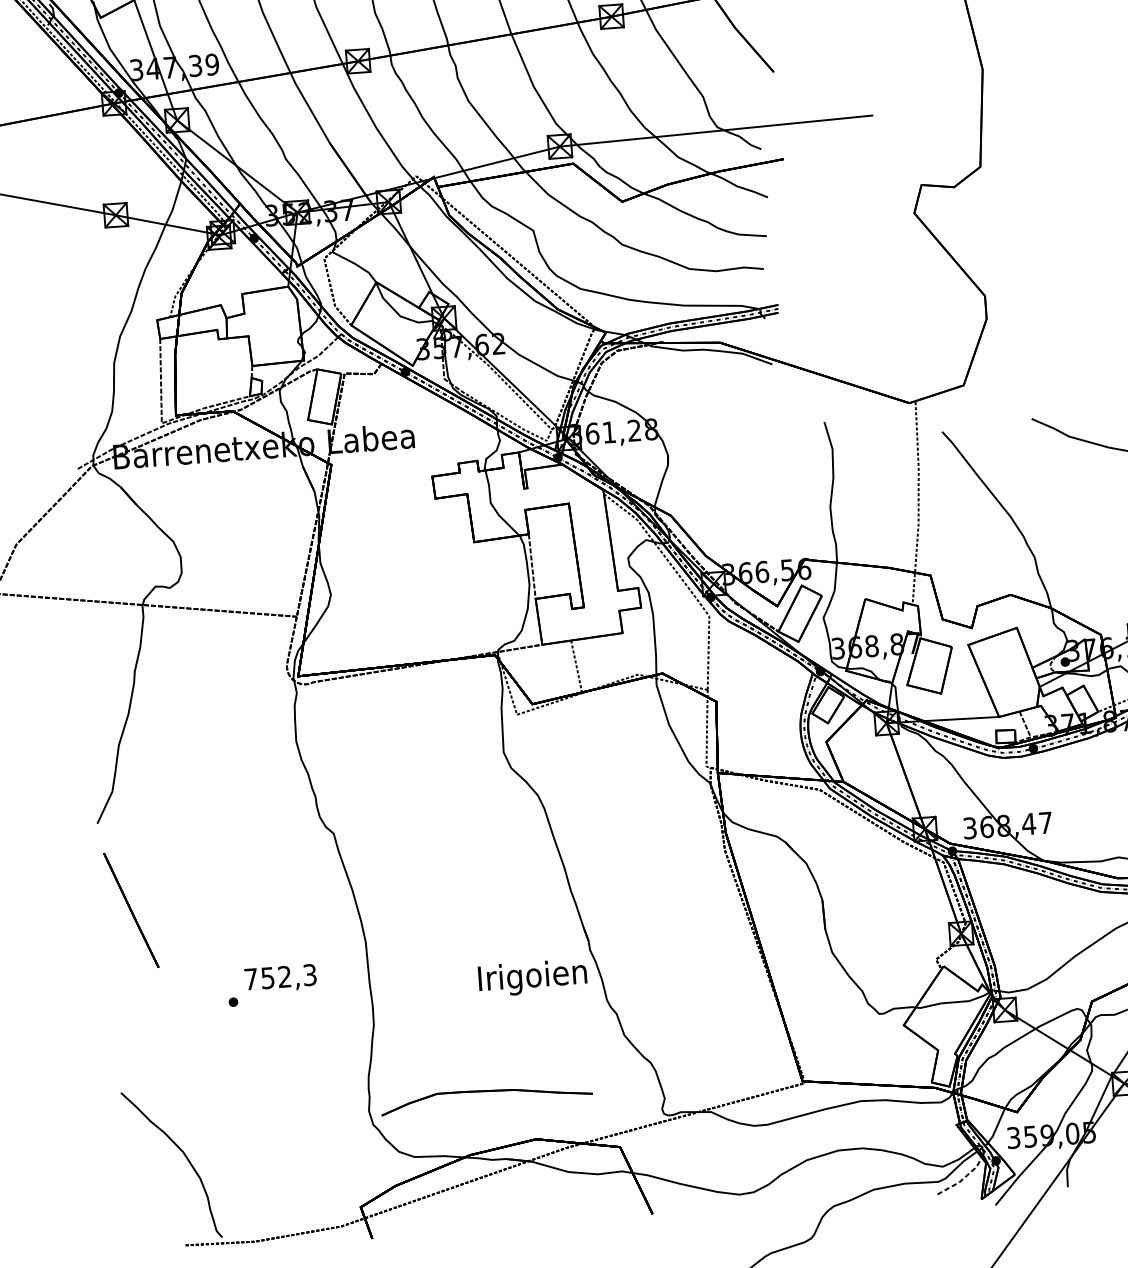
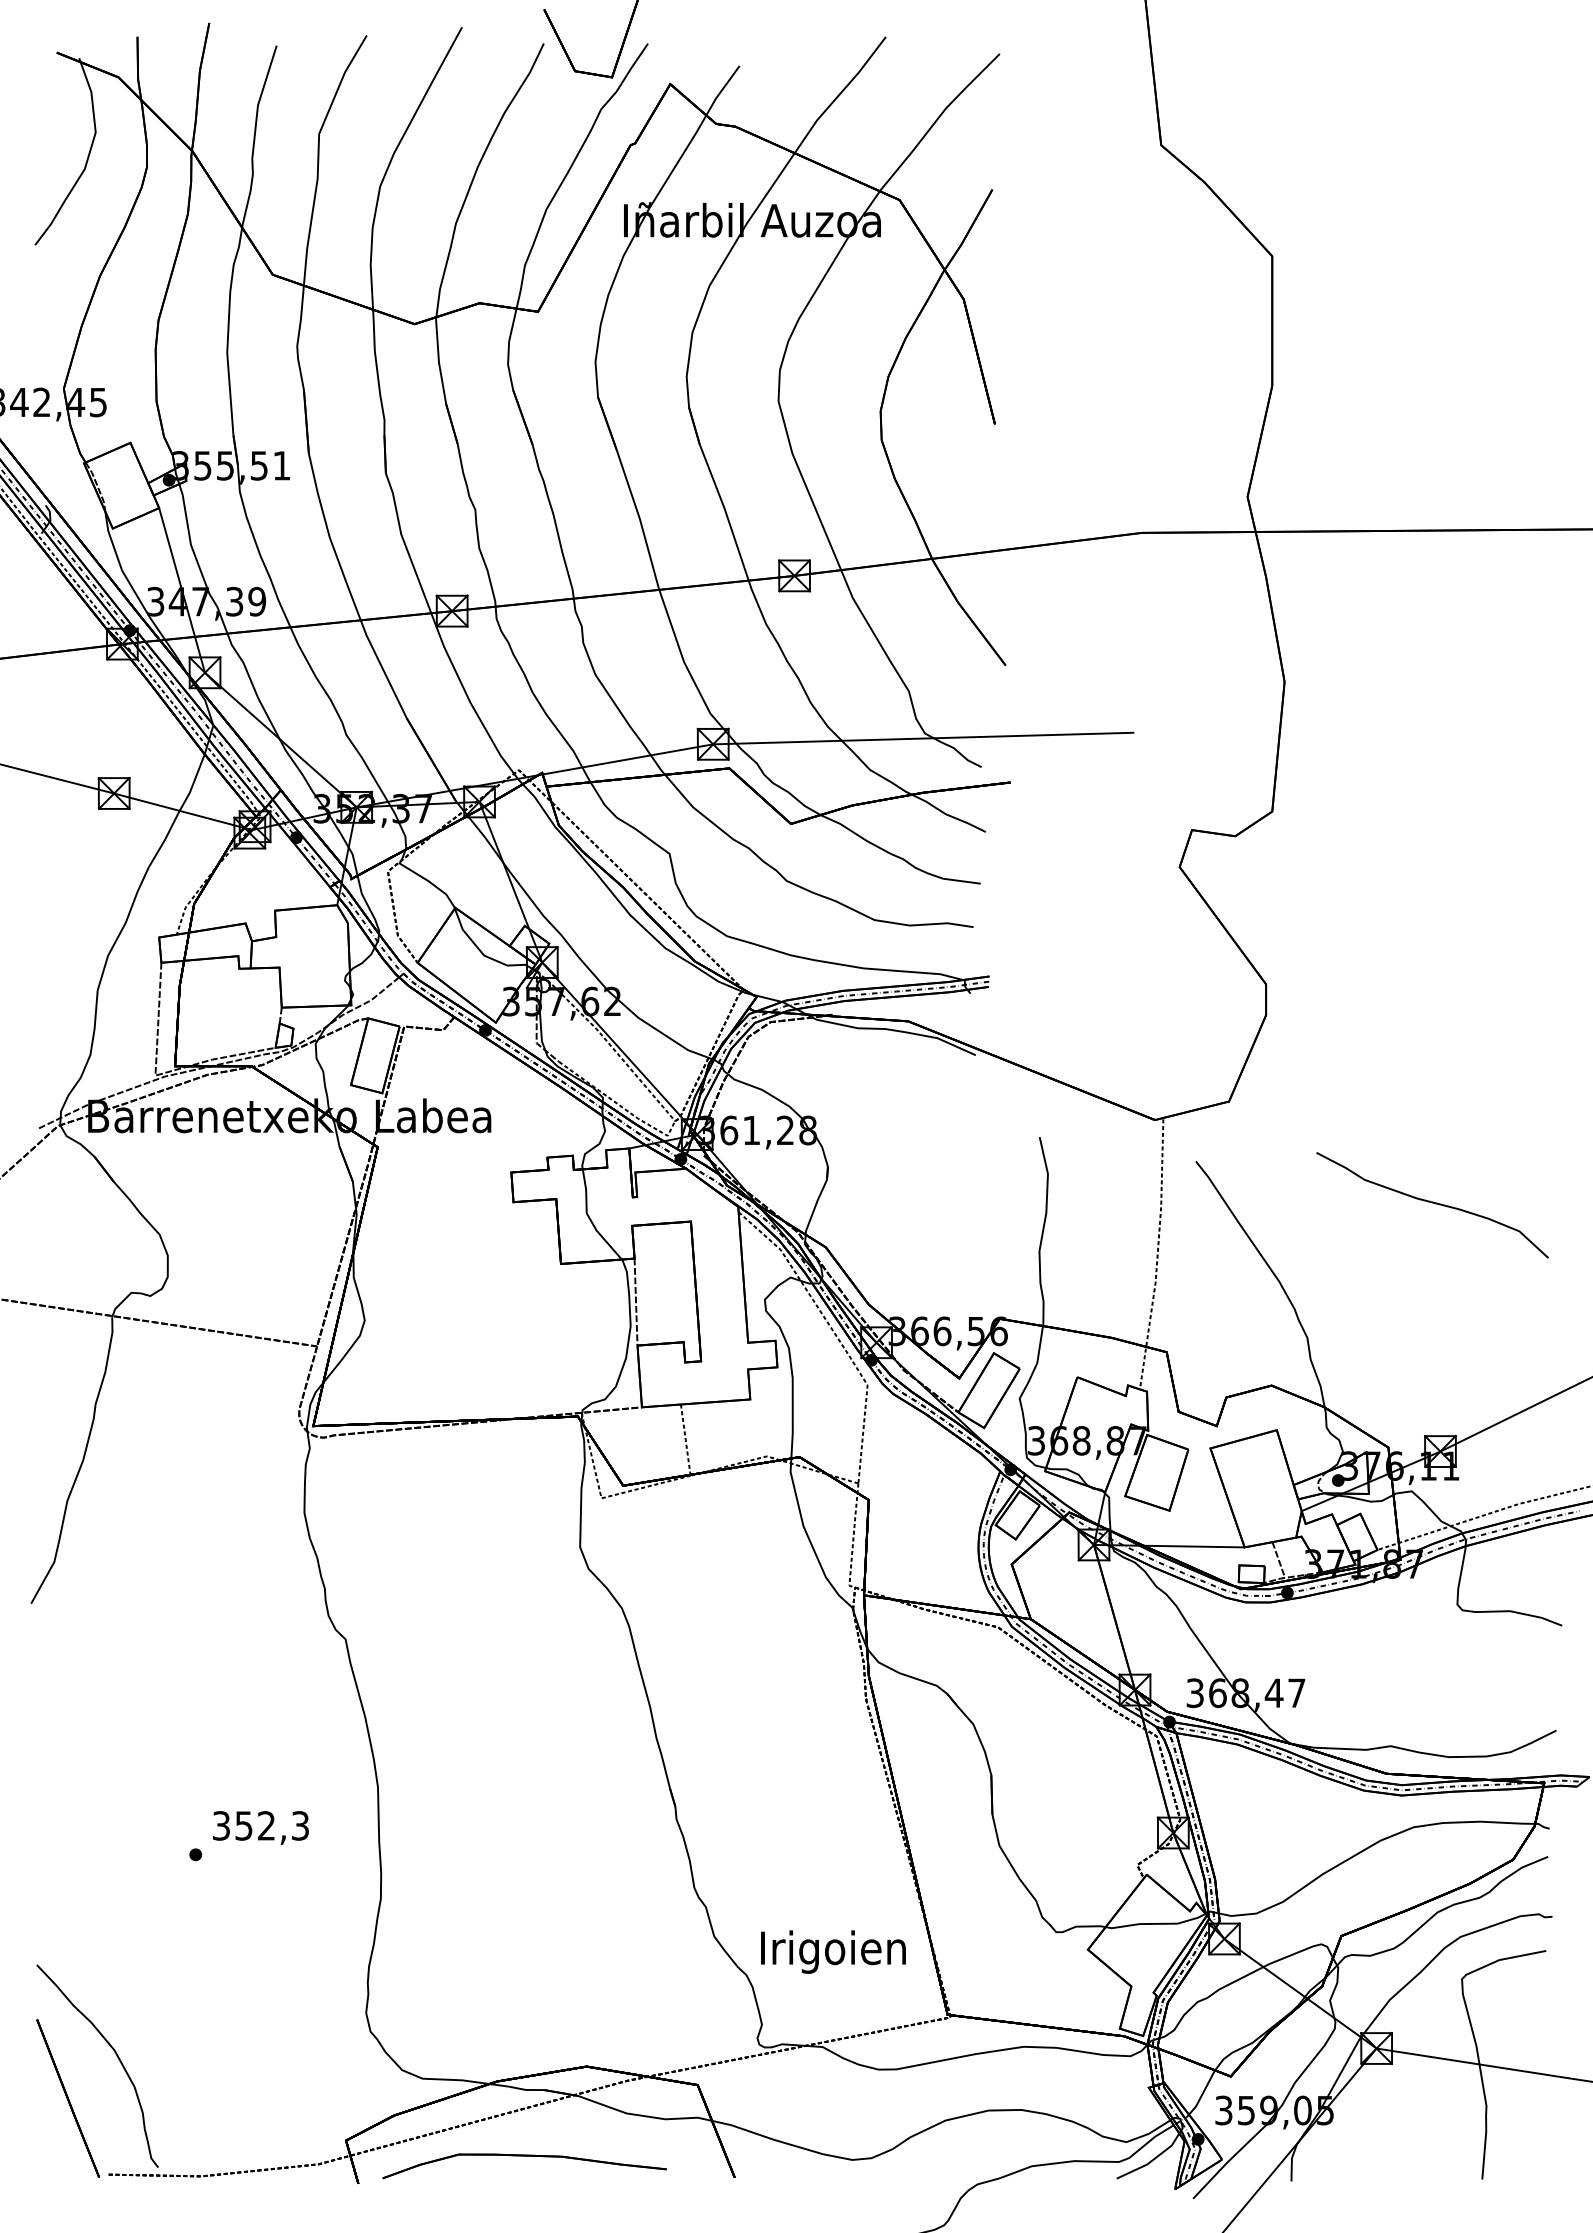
line: (131, 910) -> (68, 2098), moved
text: (532, 977) -> (833, 1951), moved
text: (251, 979) -> (221, 1825), 752,3 -> 352,3
part: (486, 1091) -> (524, 2156), moved
line: (963, 1179) -> (1152, 2160), dashed -> solid

